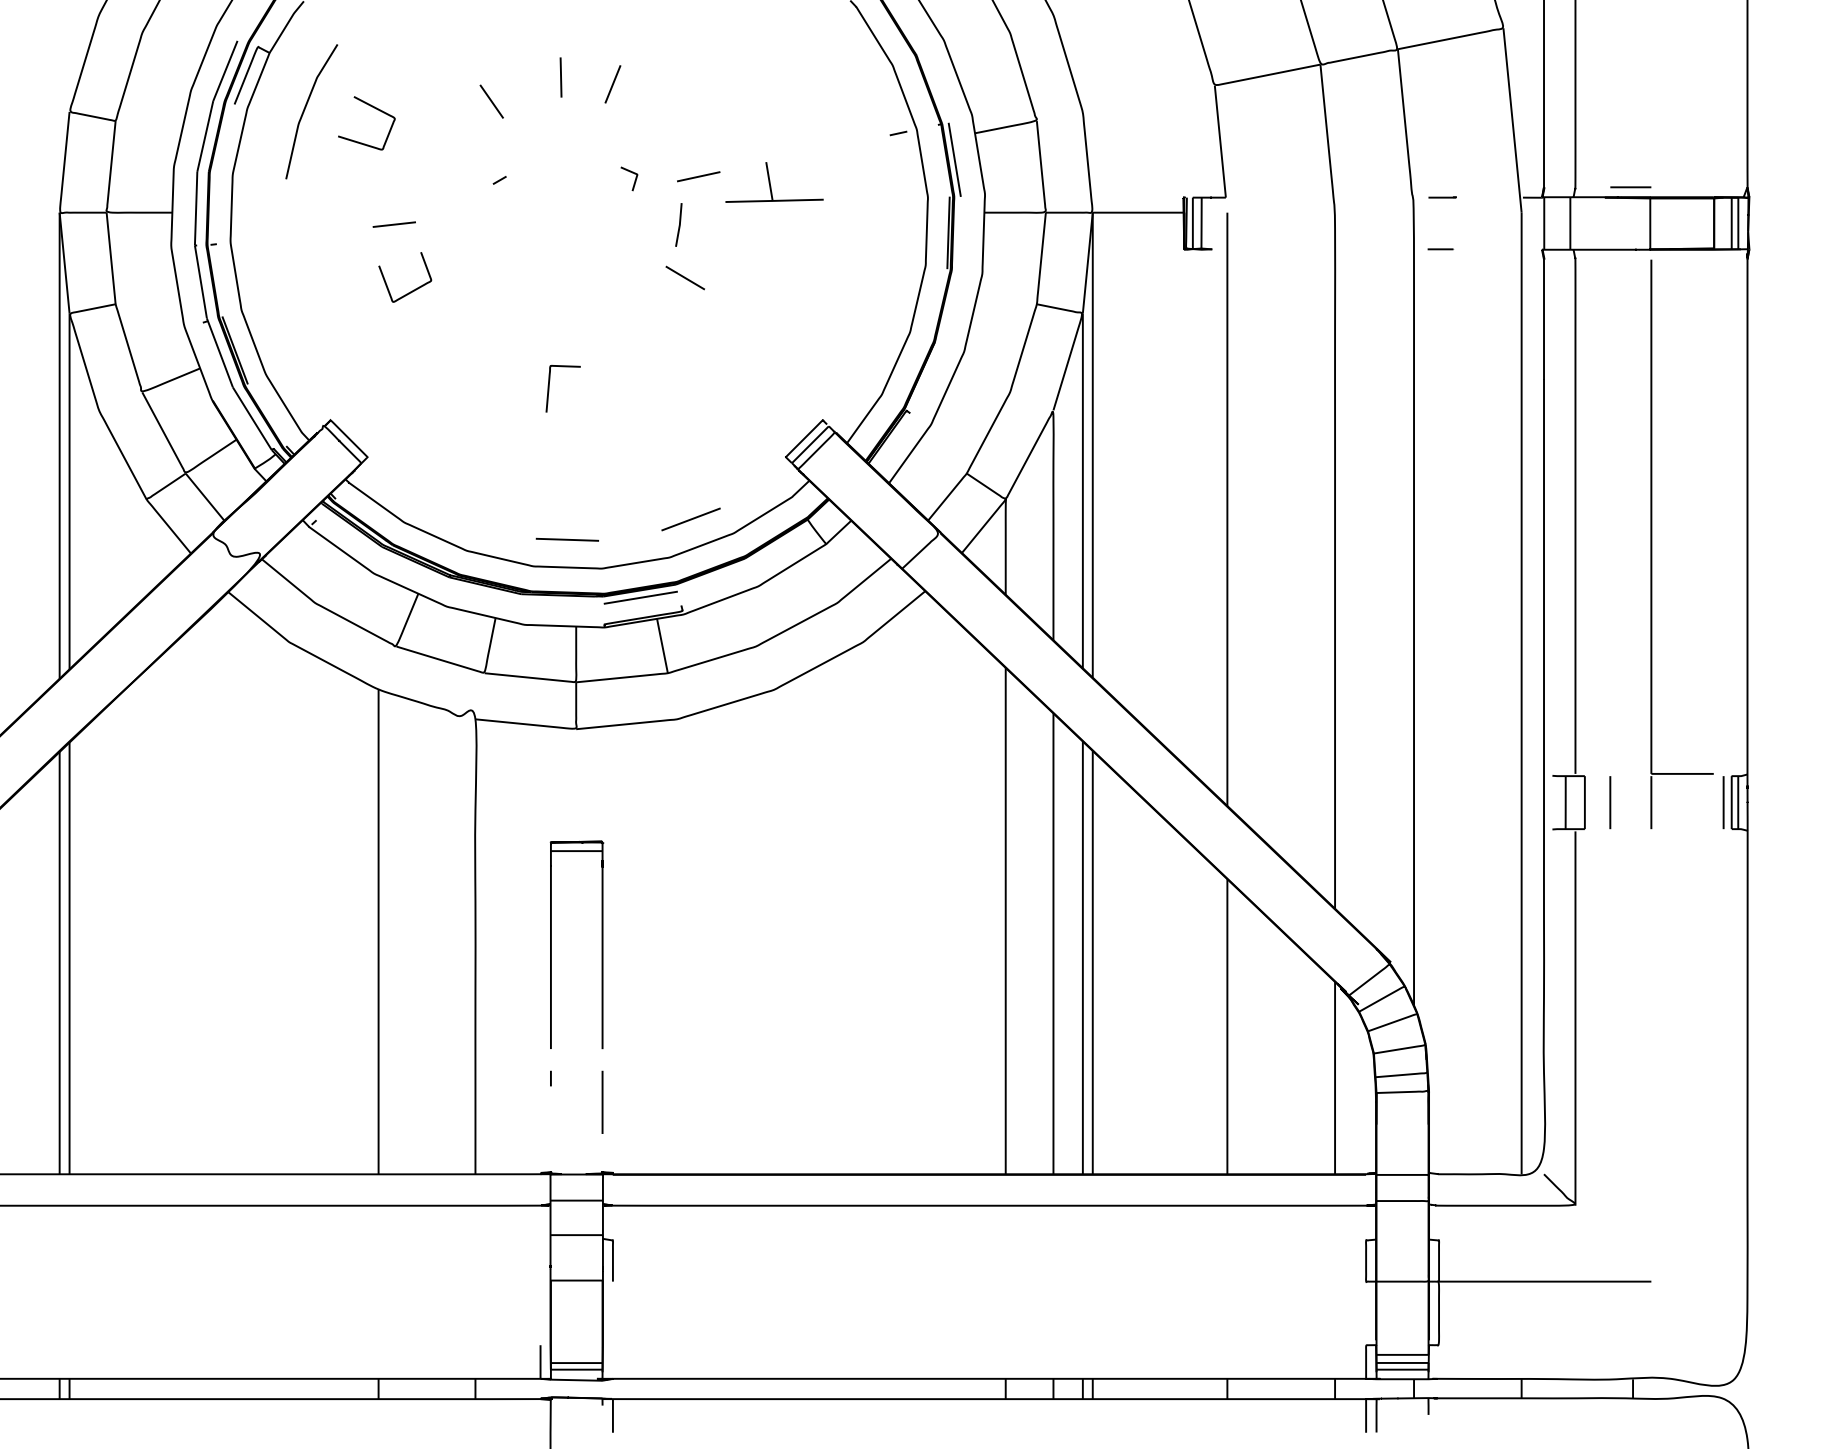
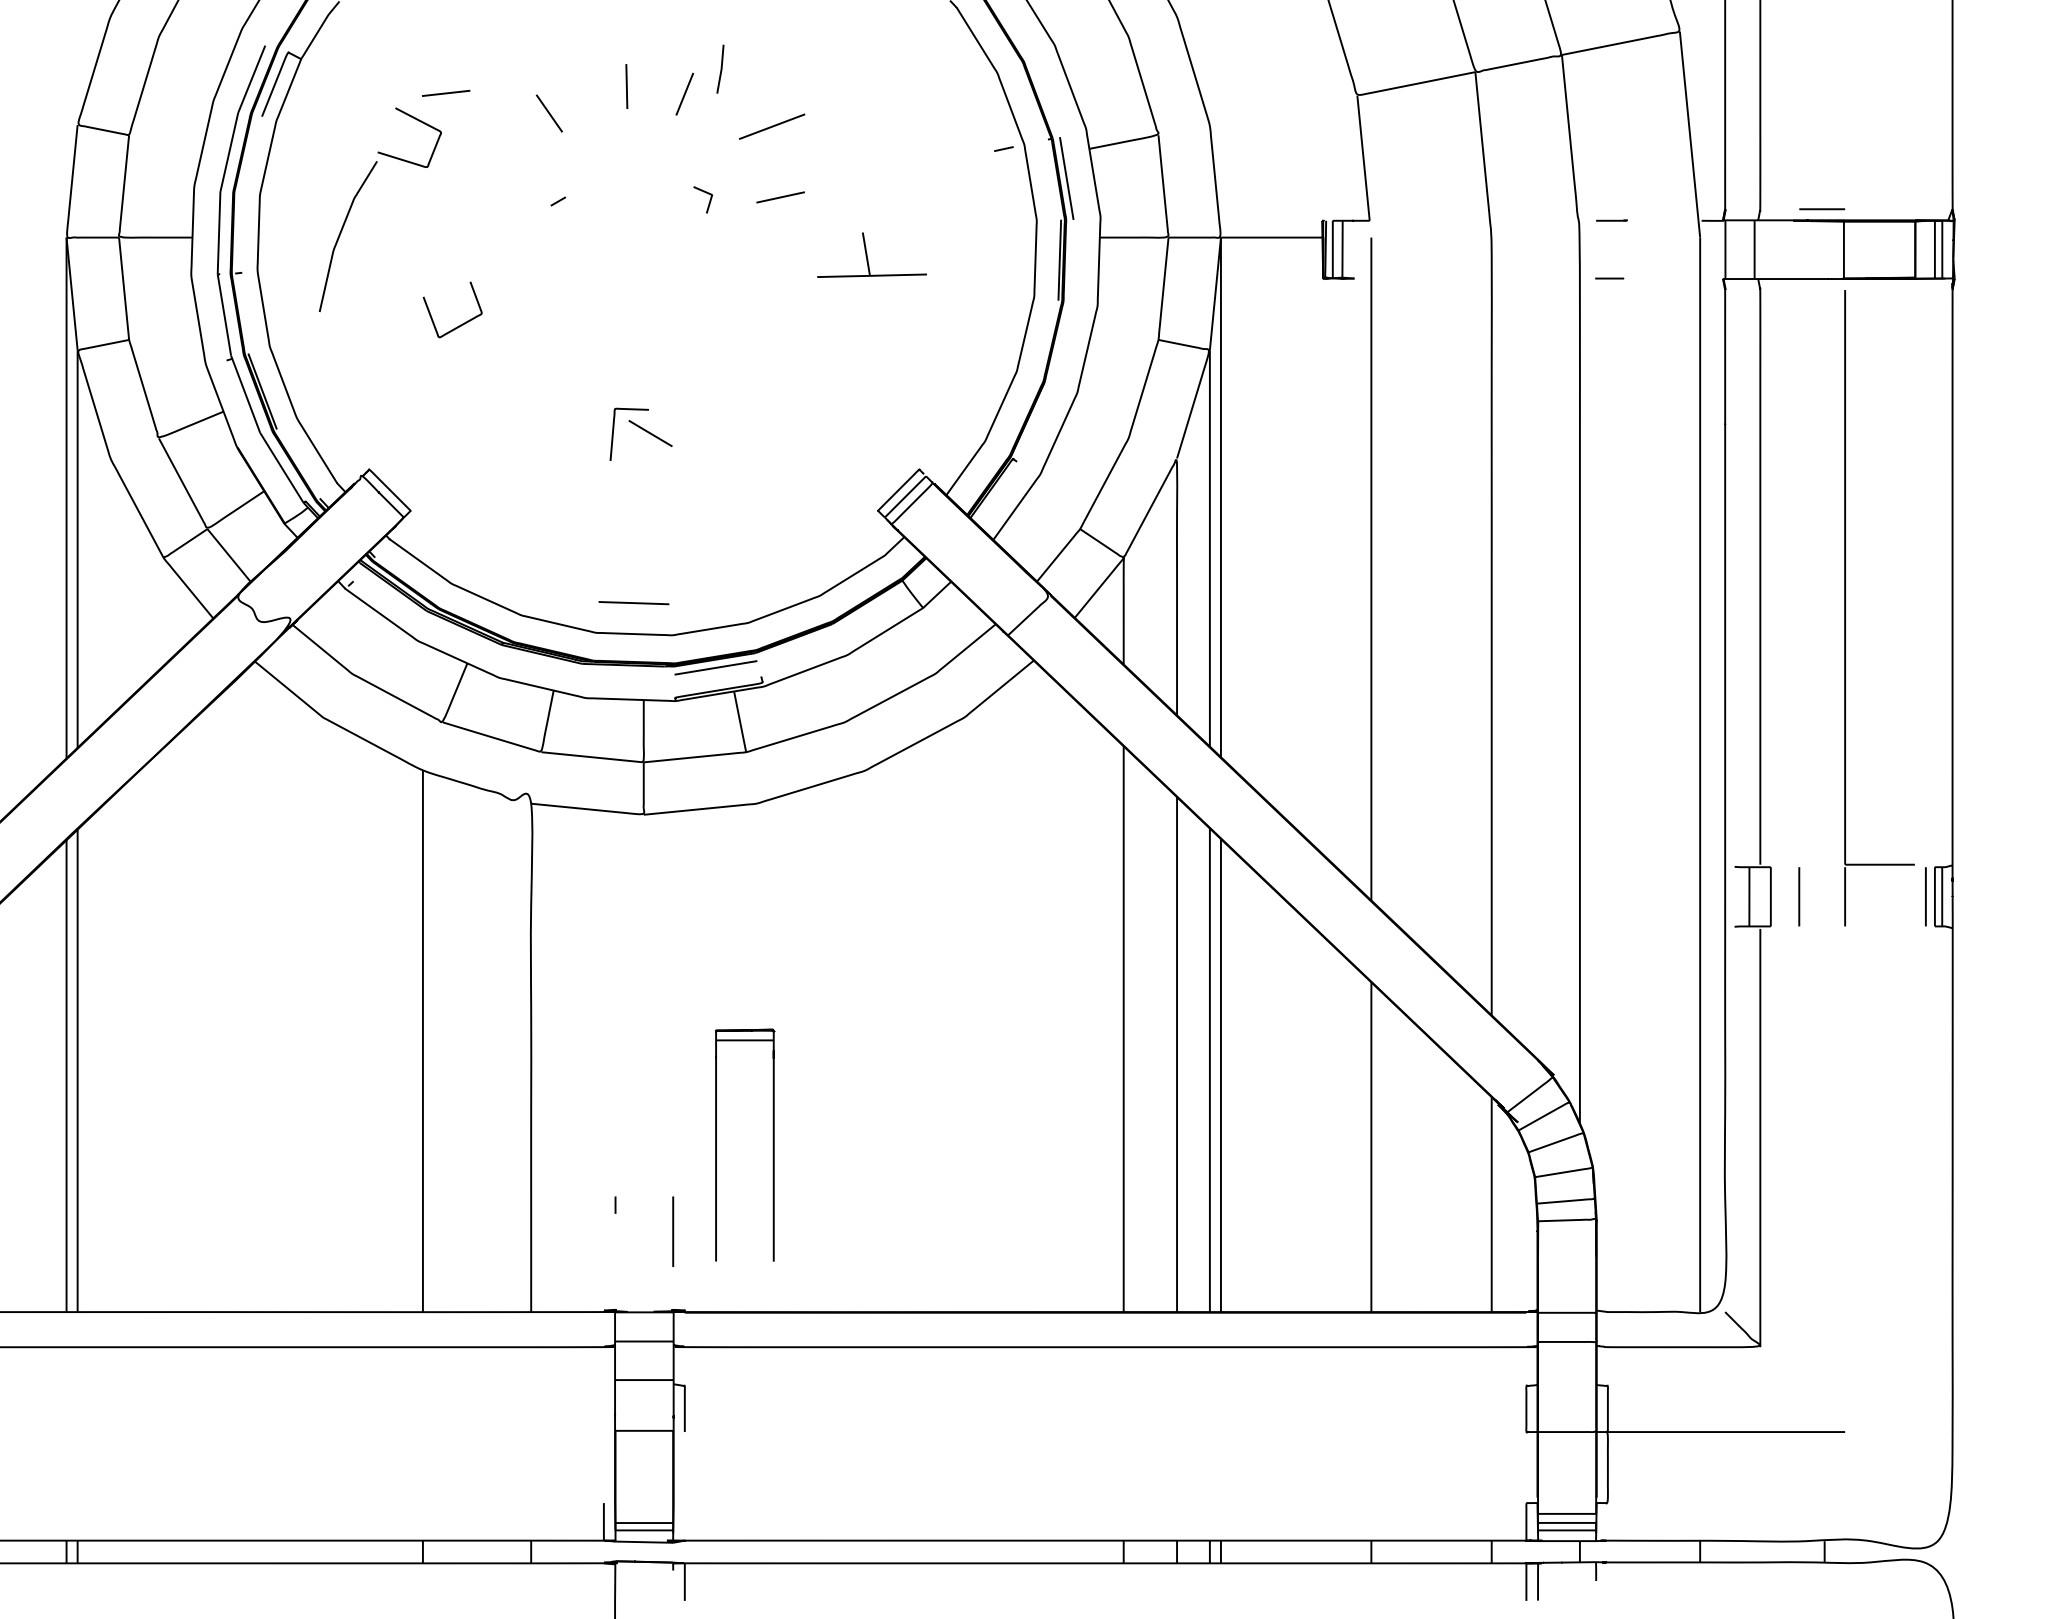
curve: (305, 109) -> (341, 234), moved
part: (774, 182) -> (872, 255), moved
line: (393, 224) -> (445, 93), moved
line: (679, 224) -> (721, 68), moved
line: (684, 277) -> (649, 432), moved
line: (690, 519) -> (771, 126), moved
part: (551, 944) -> (716, 1144), moved

